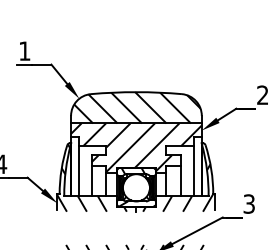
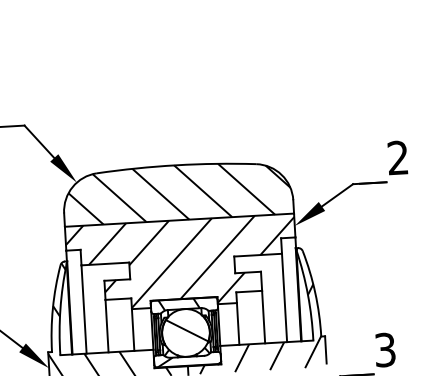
hatch: (136, 186) -> (185, 330), added

